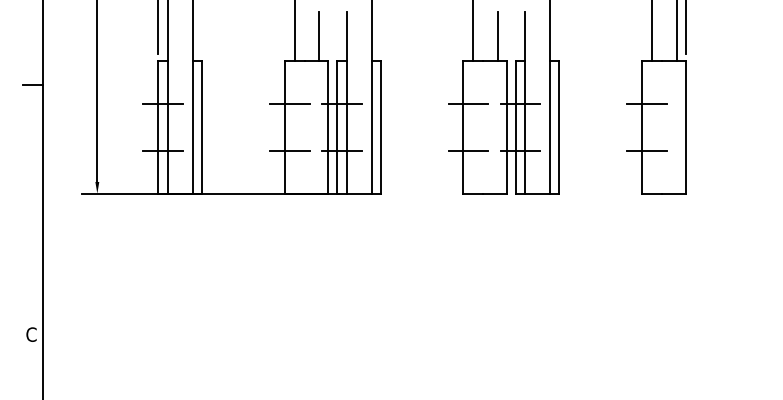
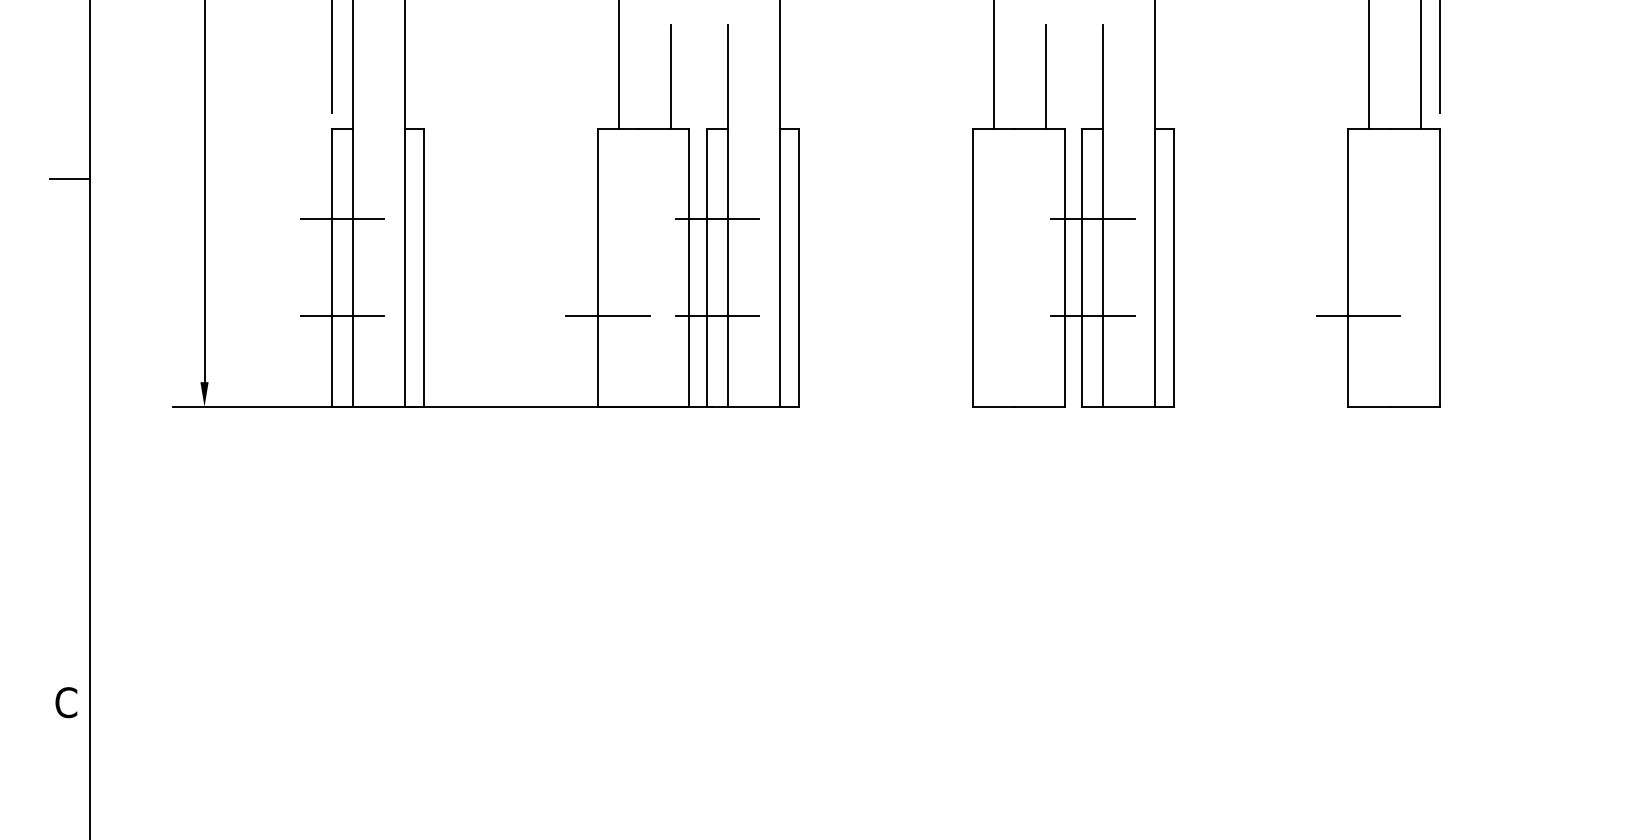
line: (289, 104) -> (607, 219), removed
line: (468, 104) -> (983, 219), removed
line: (647, 104) -> (1359, 219), removed
line: (468, 150) -> (983, 316), removed

